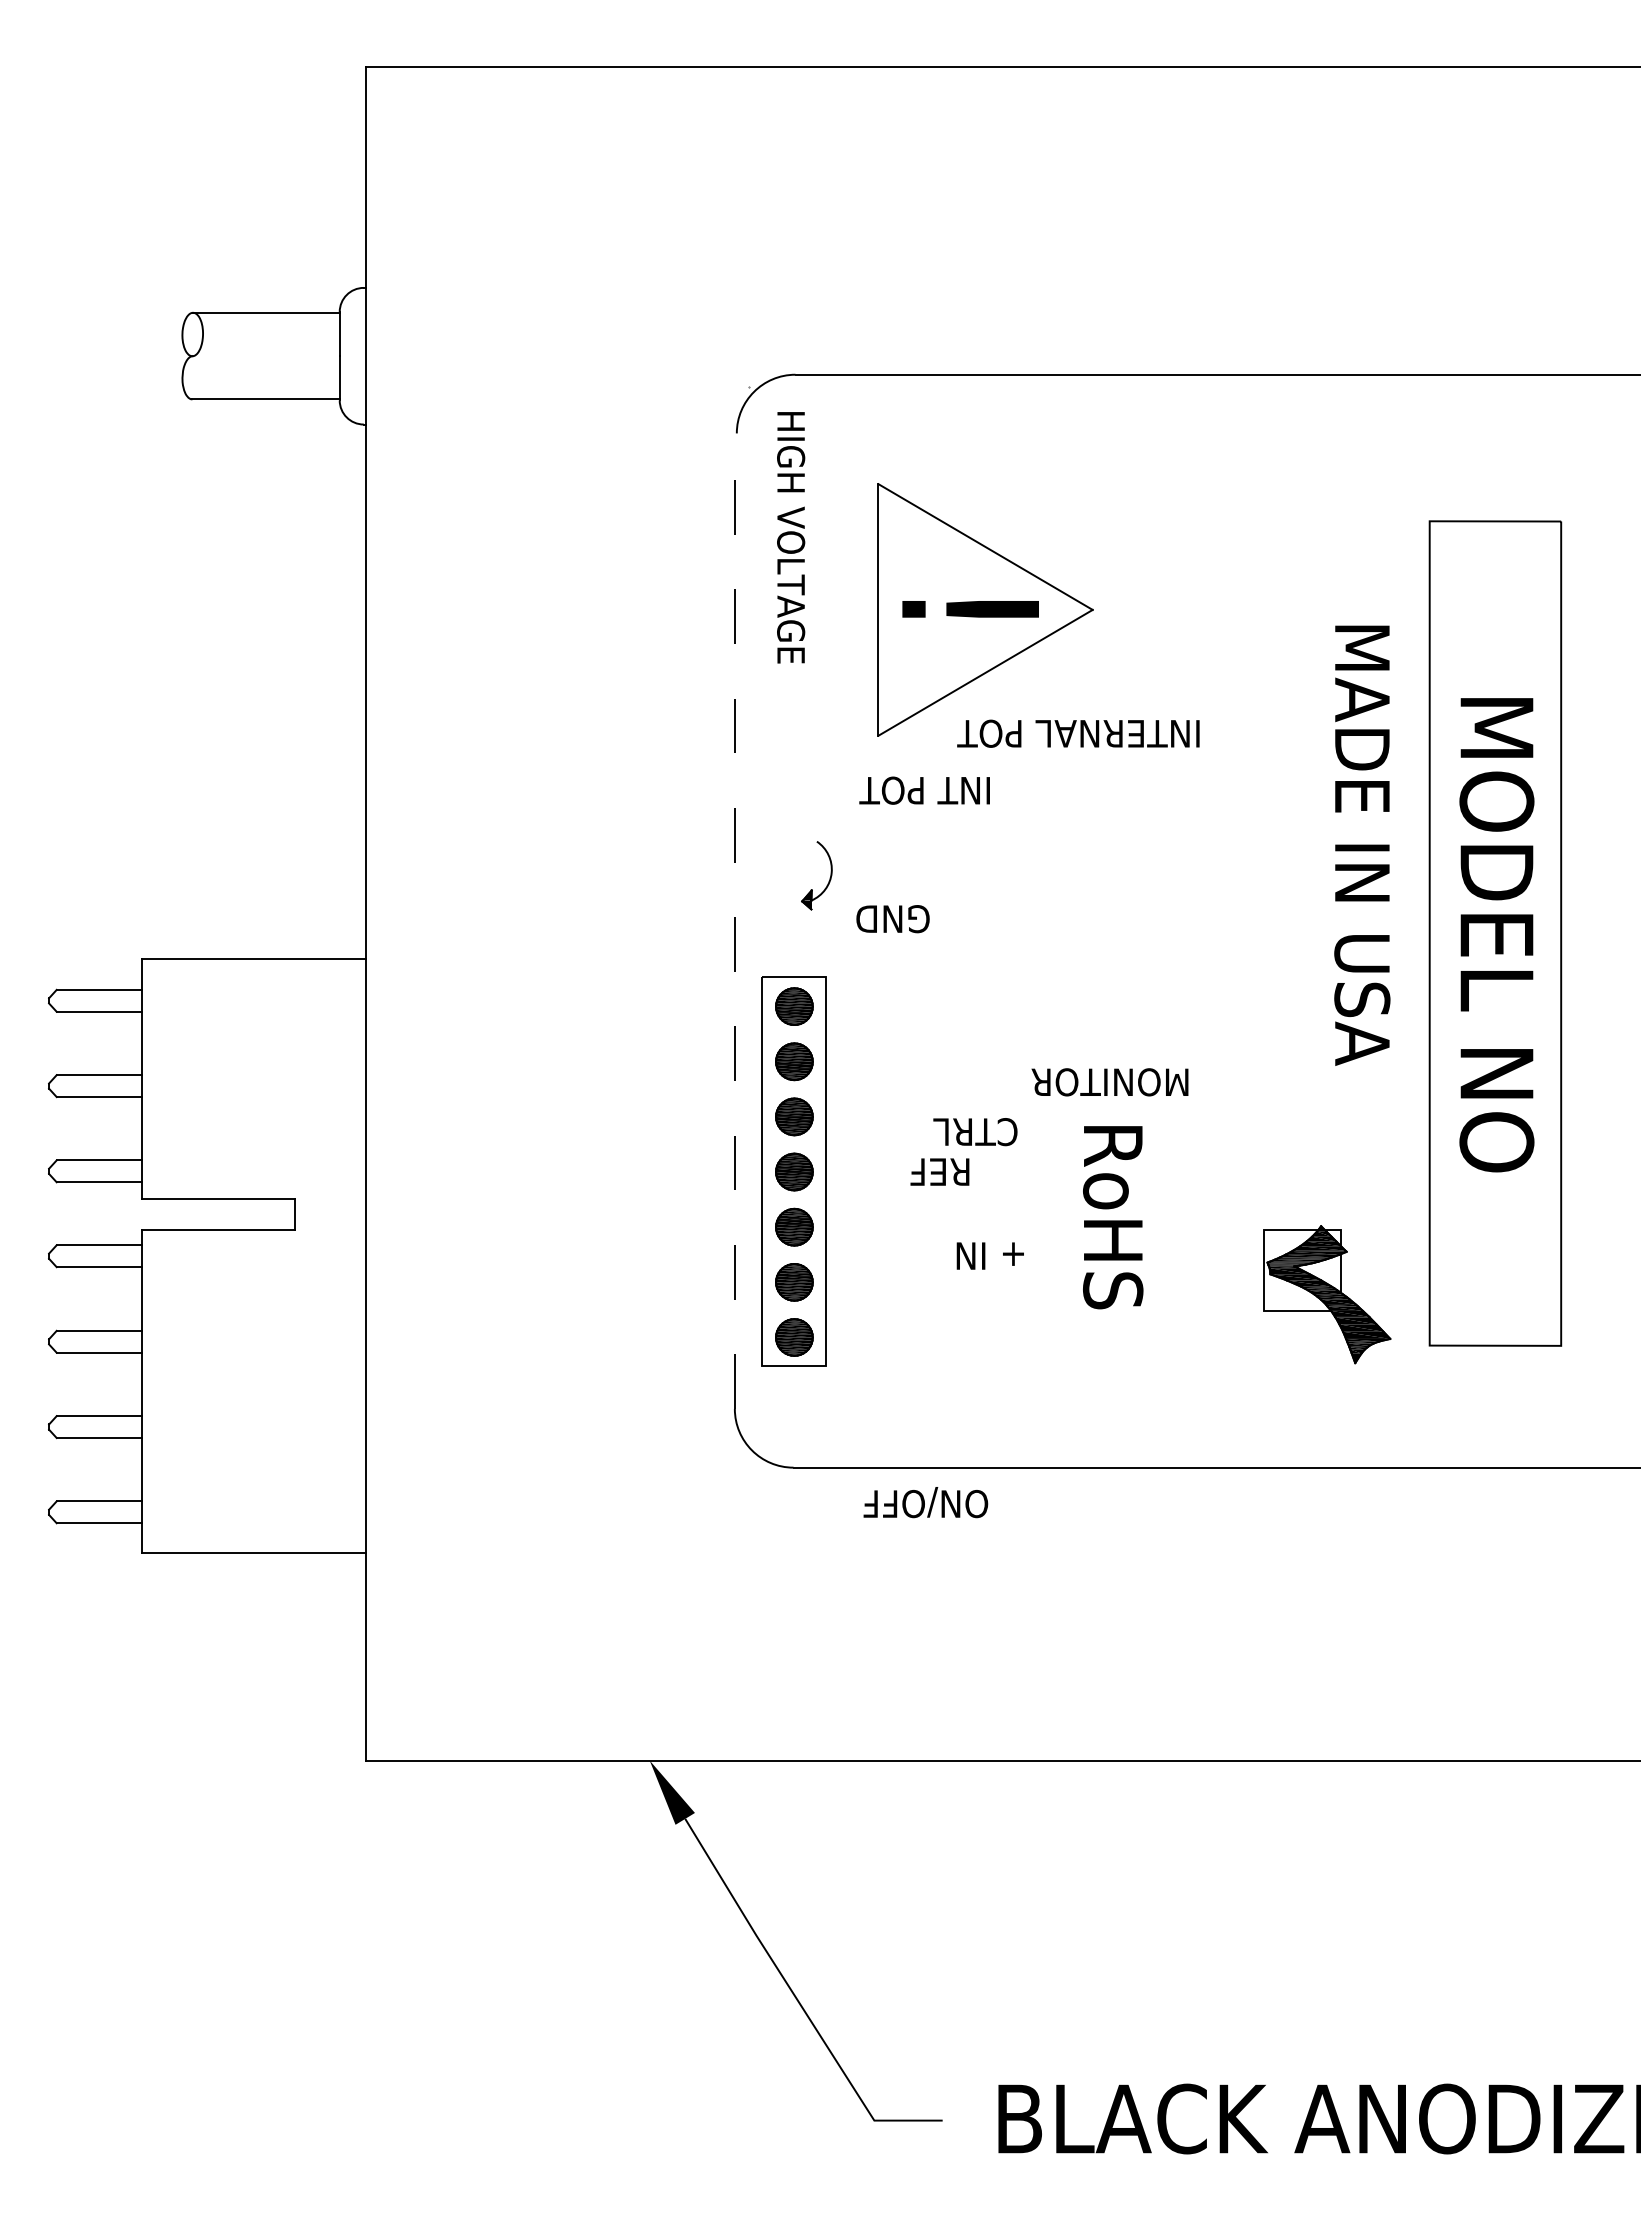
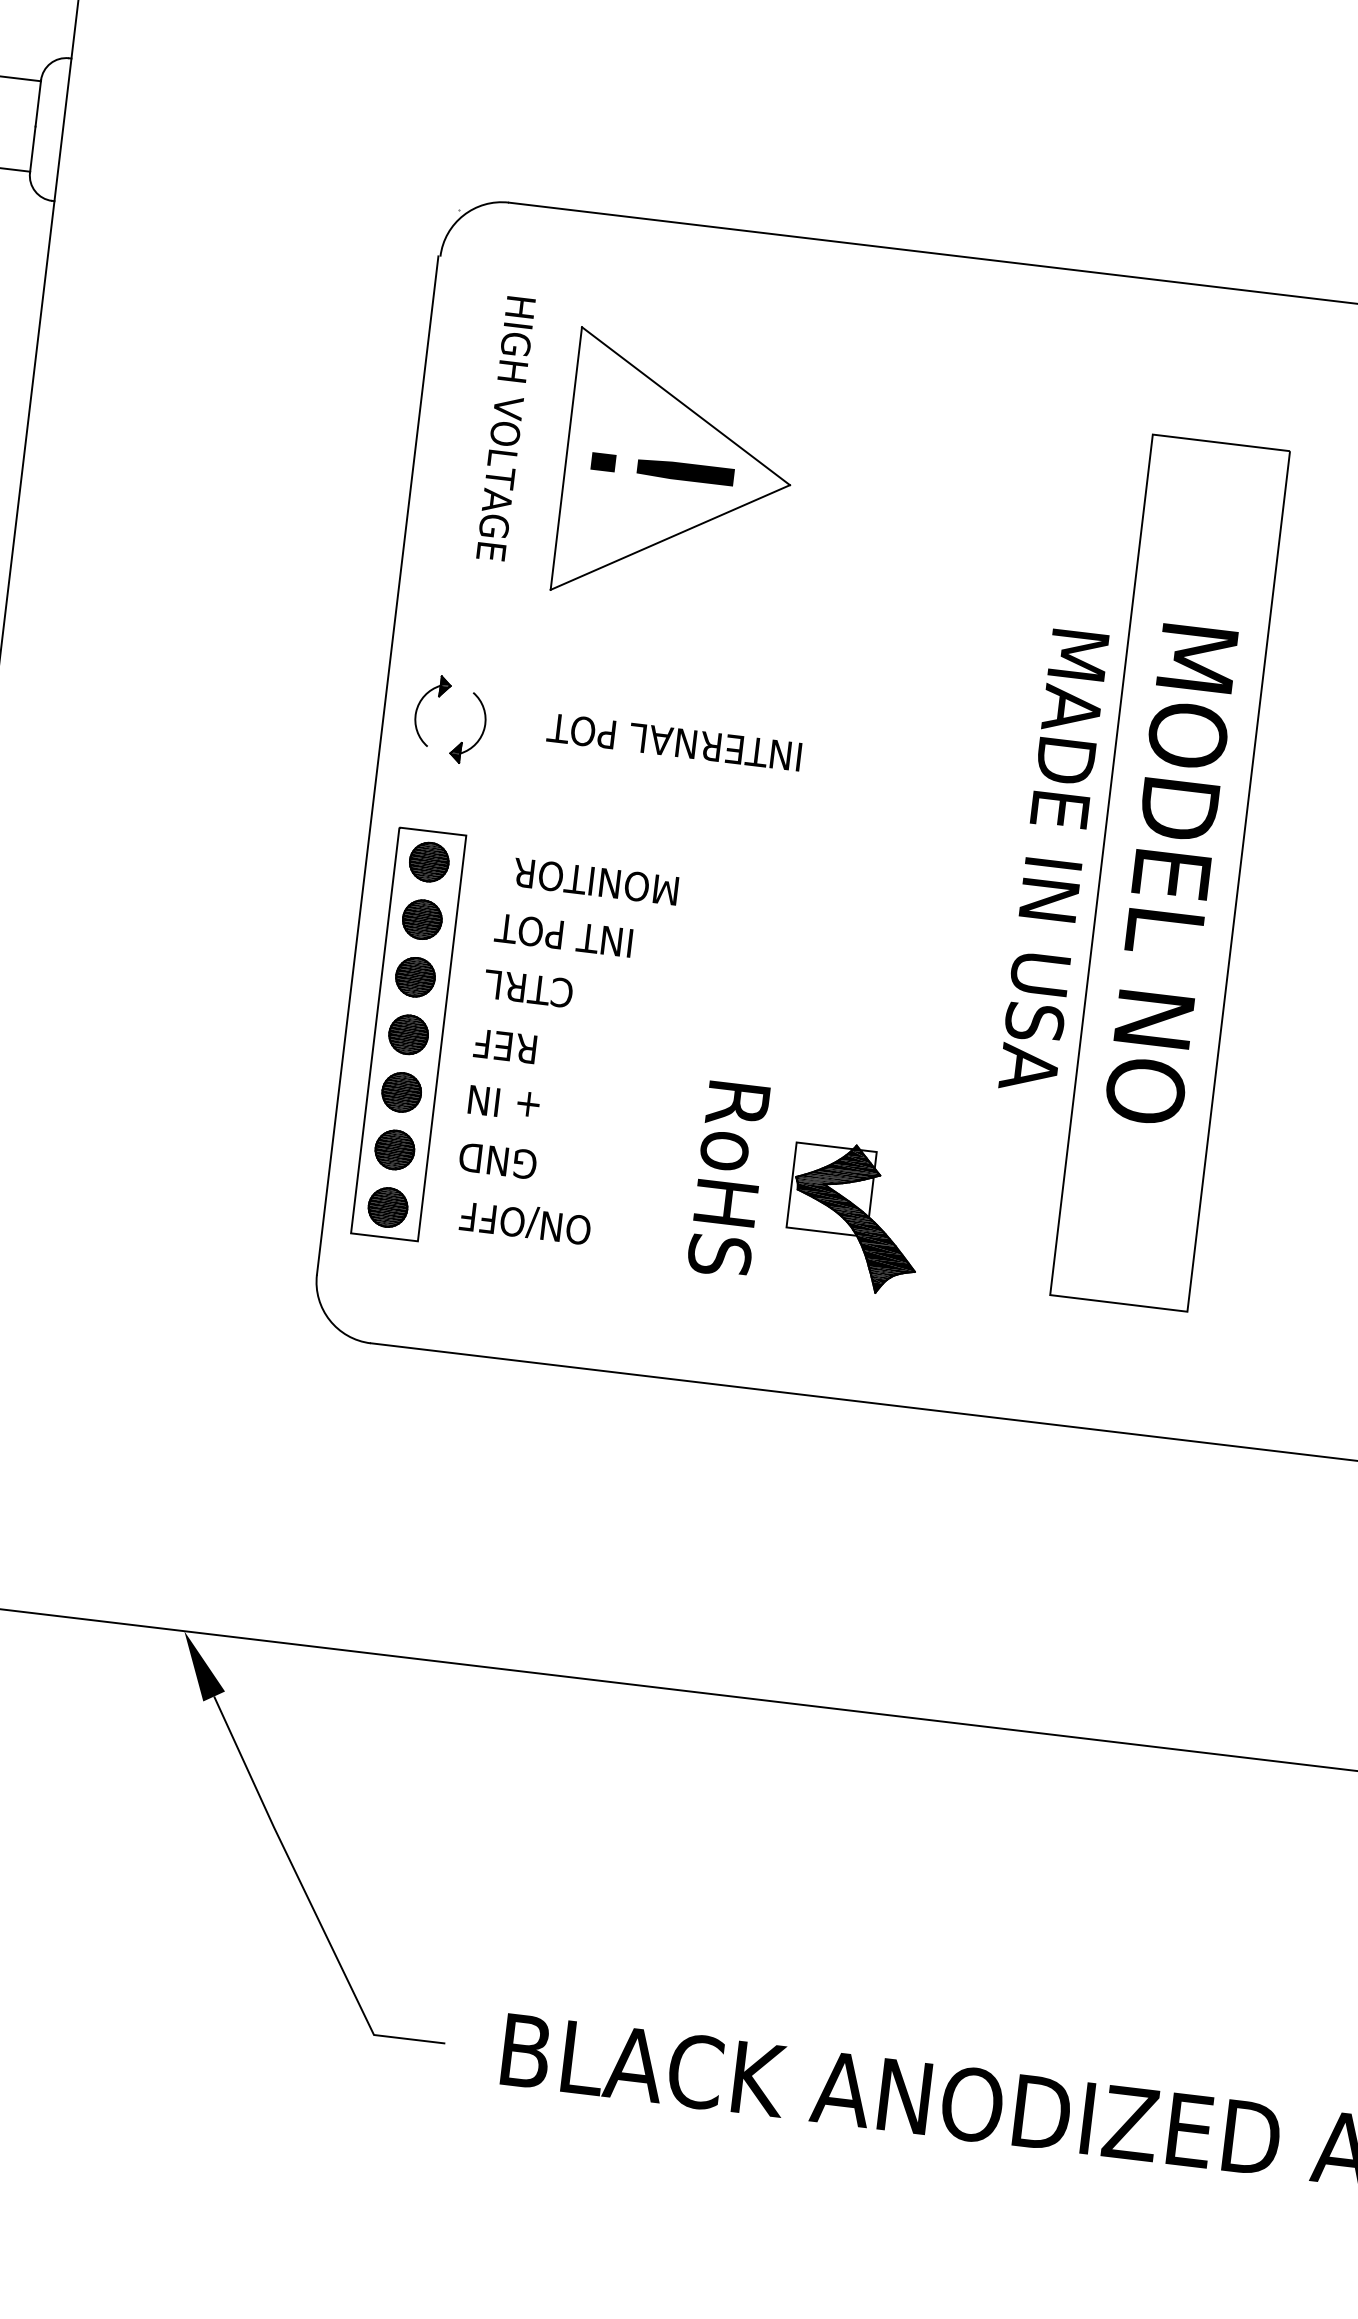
text: (791, 537) -> (506, 428), moved
text: (1078, 733) -> (674, 741), moved
text: (924, 790) -> (563, 935), moved
text: (1362, 845) -> (1054, 861), moved
part: (767, 860) -> (419, 706), added
text: (892, 919) -> (497, 1161), moved
line: (734, 921) -> (377, 765), dashed -> solid
text: (1109, 1082) -> (595, 881), moved
text: (975, 1132) -> (528, 989), moved
text: (939, 1171) -> (504, 1045), moved
text: (1113, 1217) -> (729, 1179), moved
text: (989, 1255) -> (503, 1102), moved
part: (1327, 1294) -> (854, 1217), moved
text: (925, 1502) -> (525, 1221), moved

